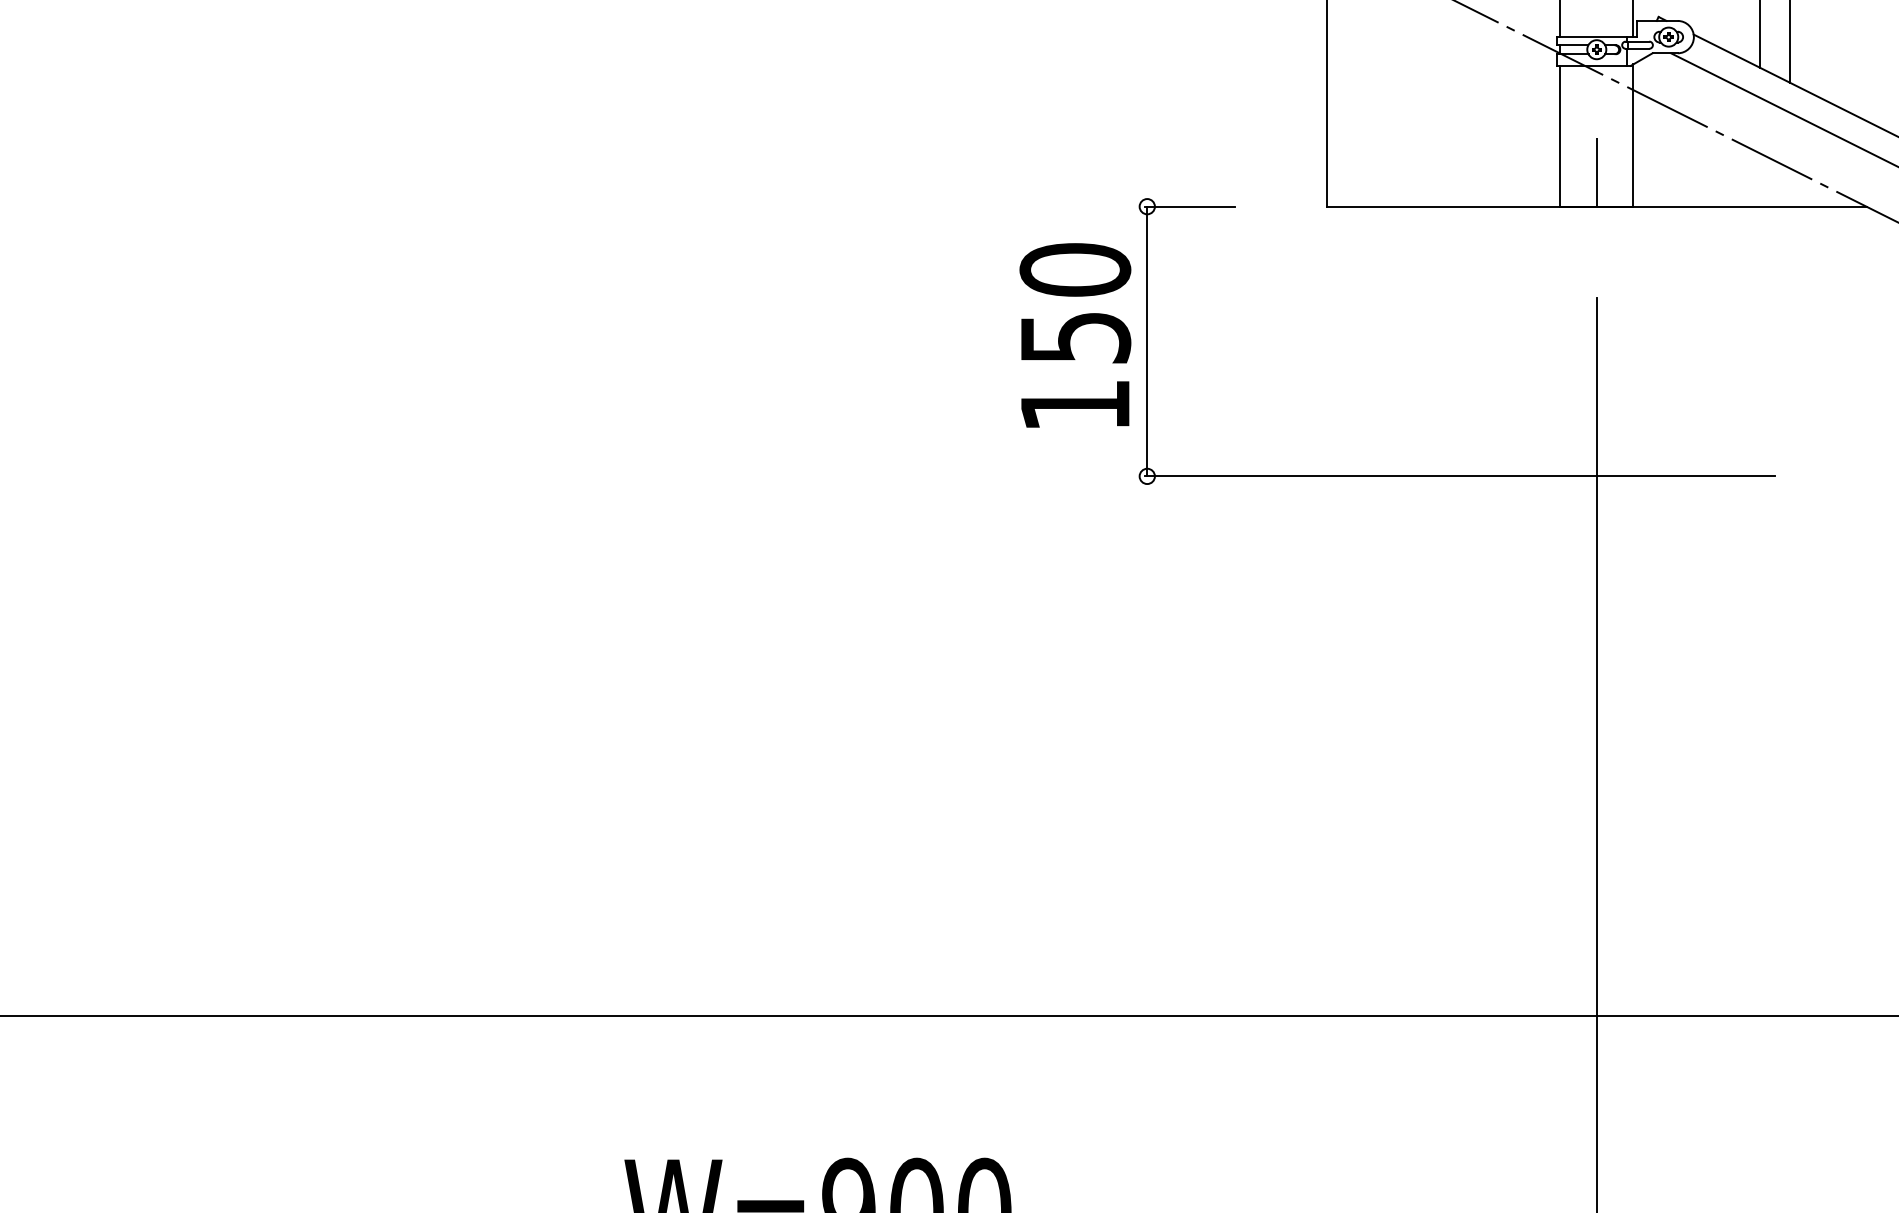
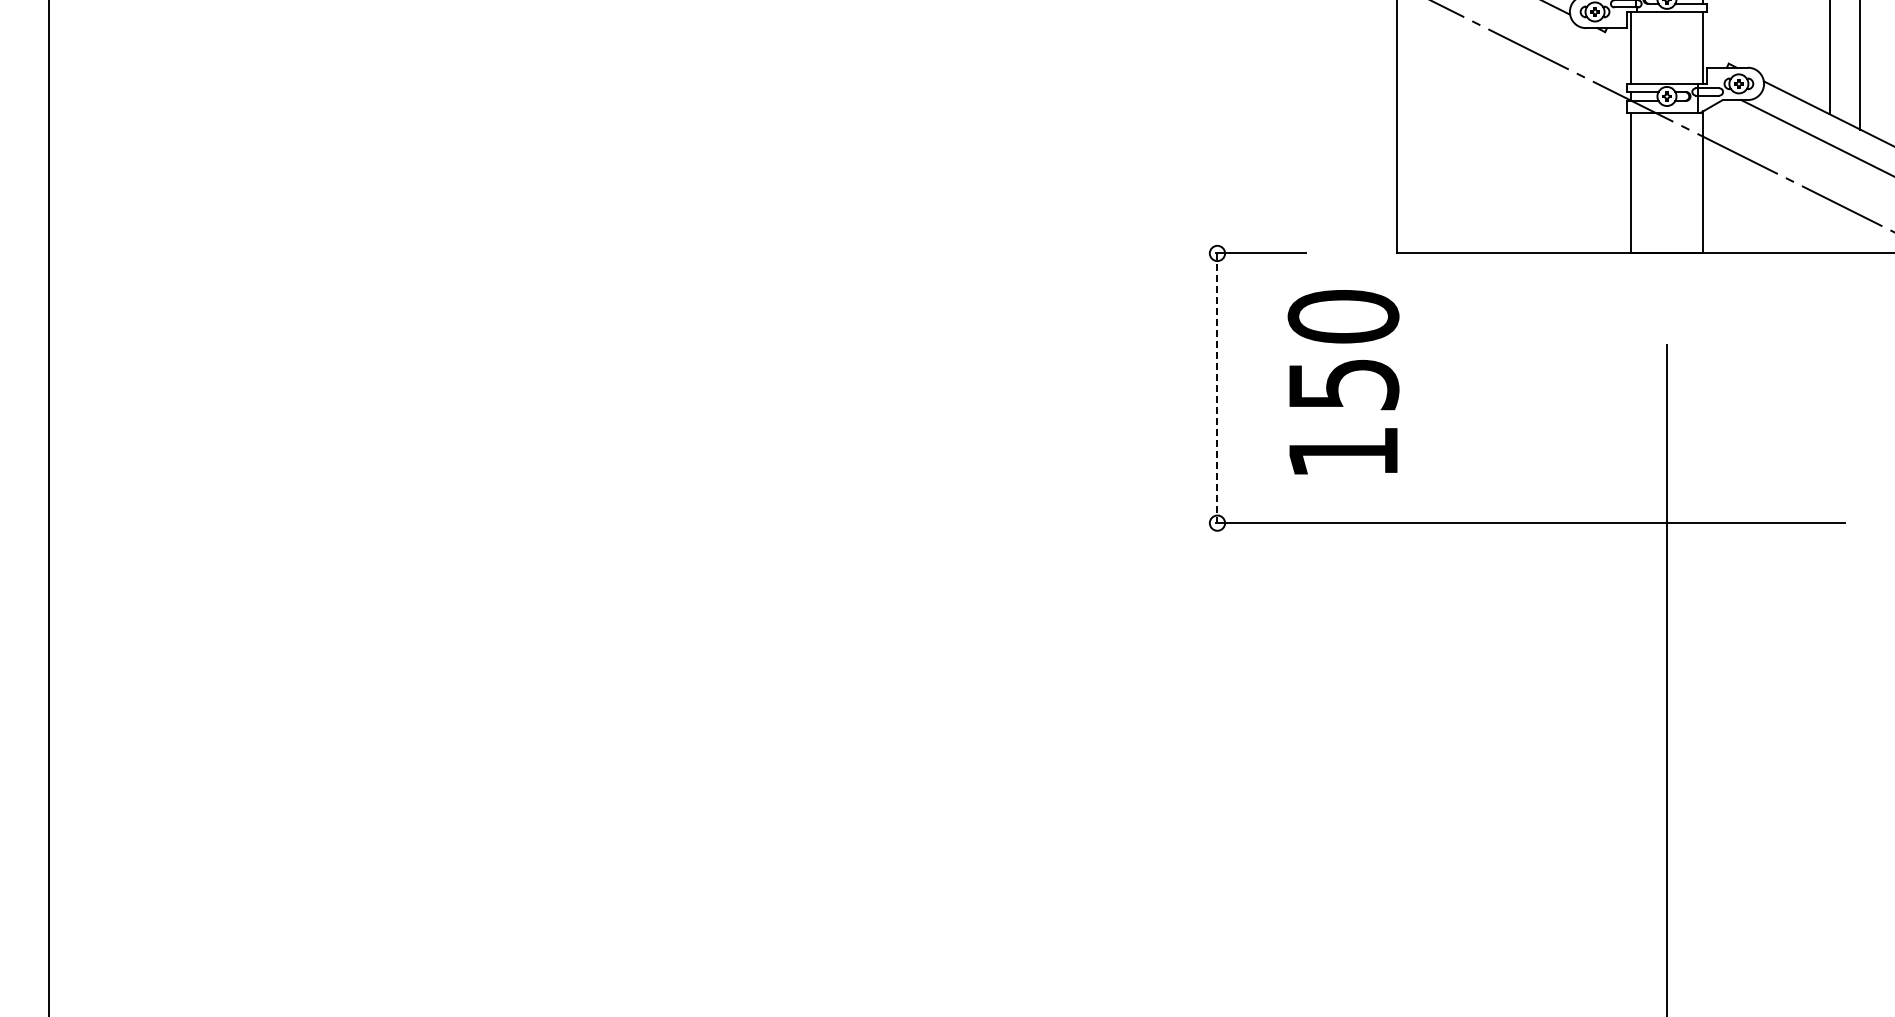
line: (1596, 172) -> (1666, 219), removed
text: (1075, 335) -> (1343, 382), moved
line: (1147, 341) -> (1217, 388), solid -> dashed

